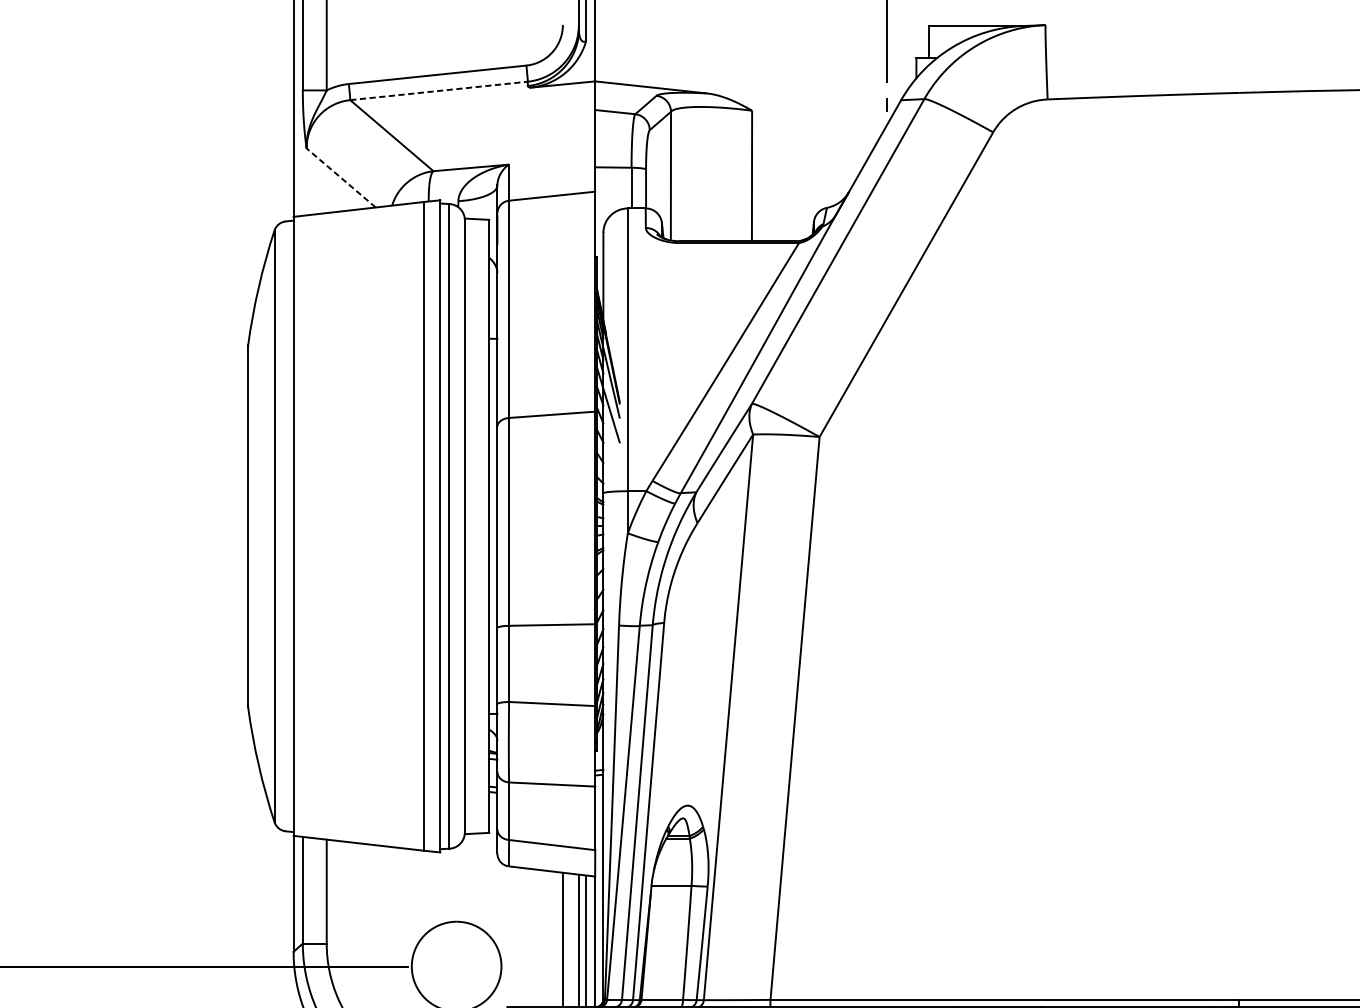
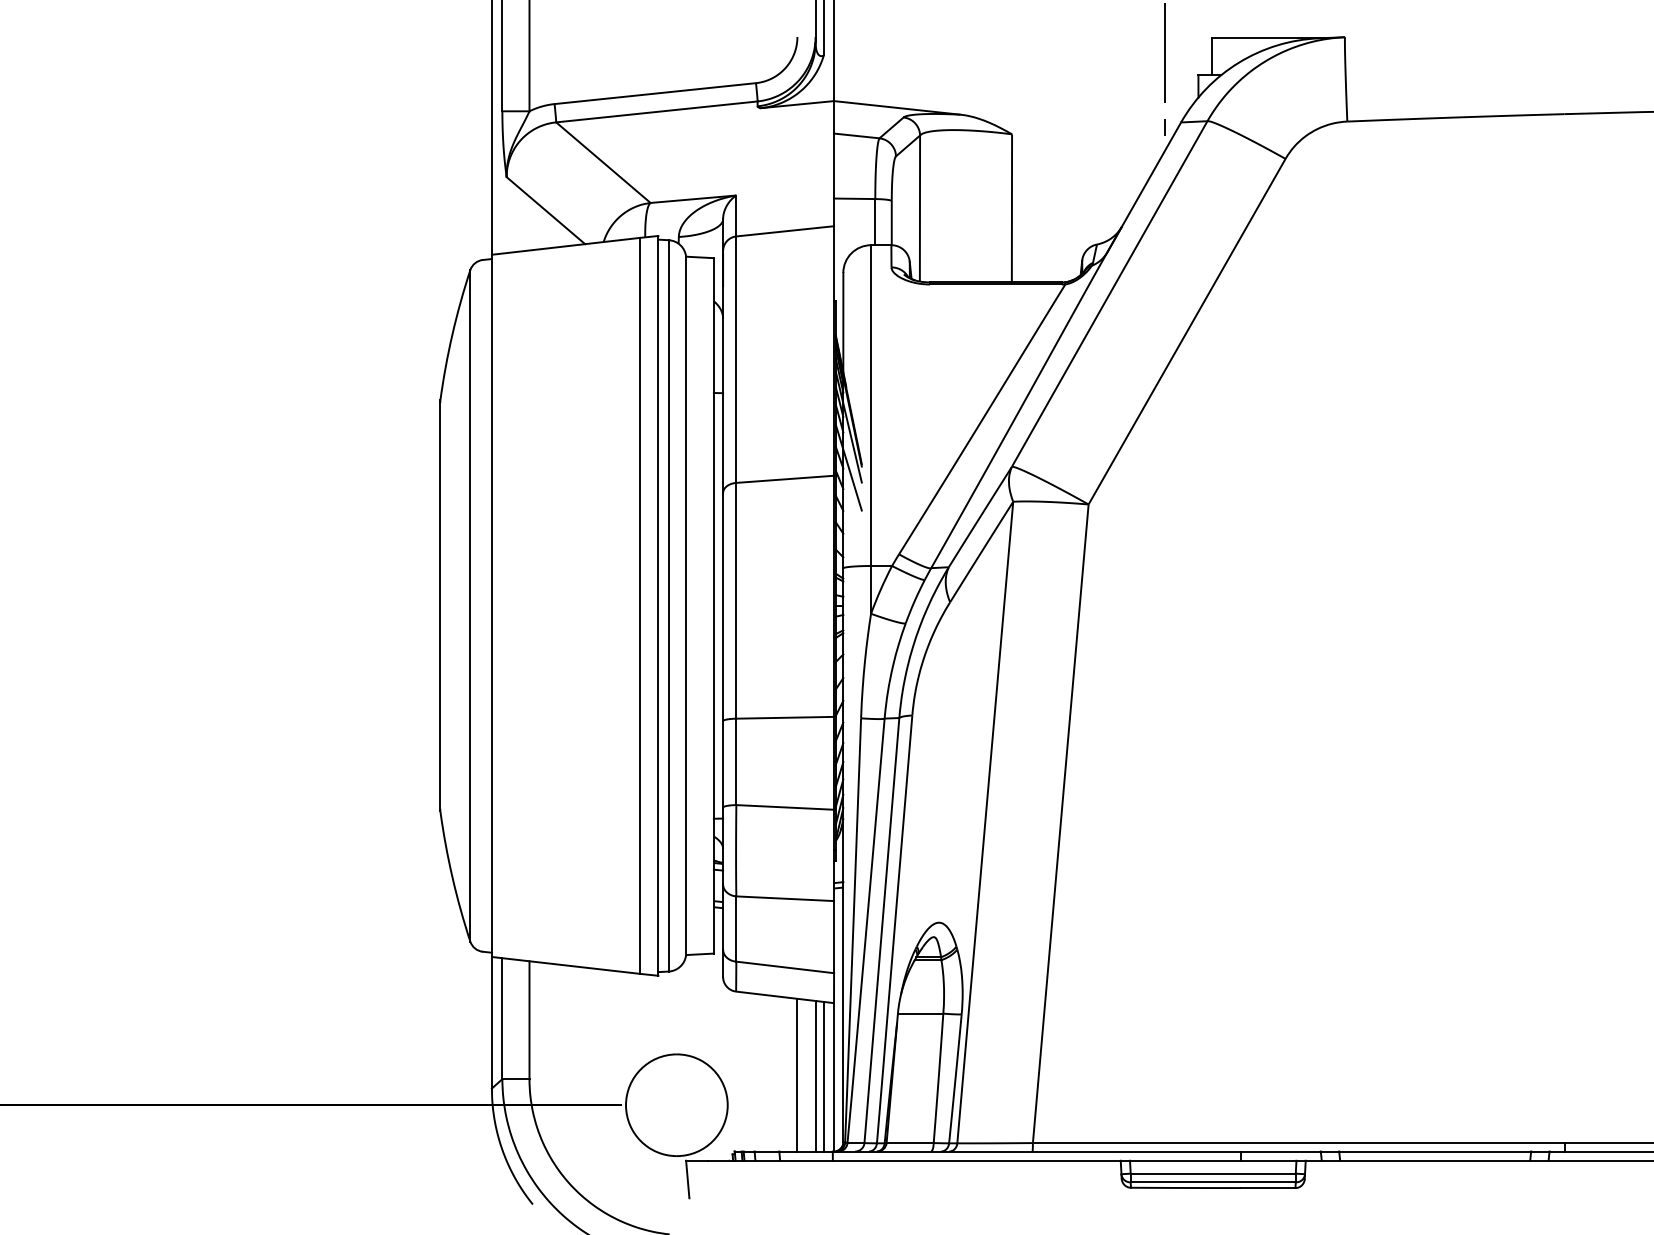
line: (439, 90) -> (657, 111), dashed -> solid
line: (340, 177) -> (545, 210), dashed -> solid

